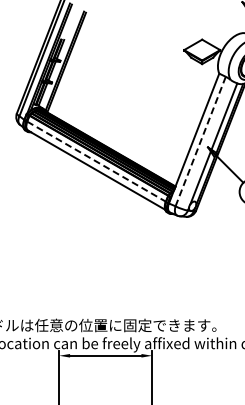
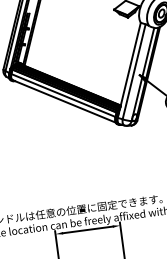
line: (200, 142) -> (134, 72), dashed -> solid
line: (96, 161) -> (63, 95), dashed -> solid

